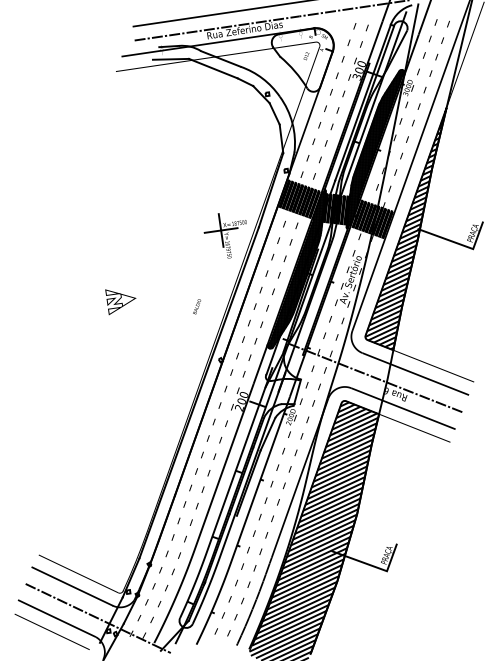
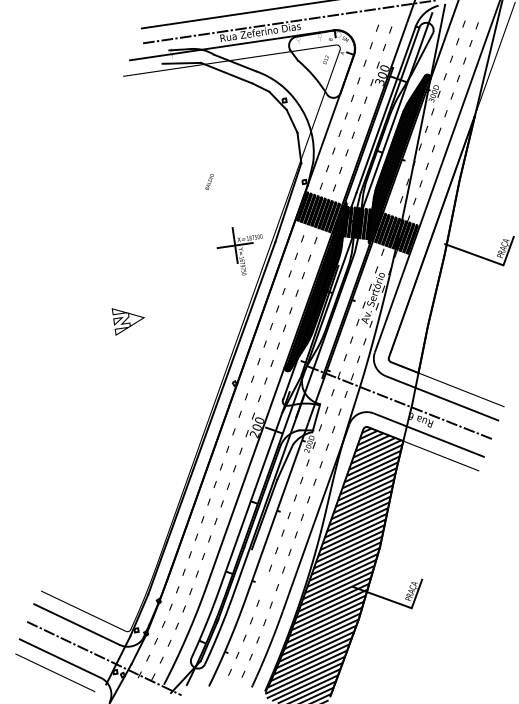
hatch: (405, 230) -> (431, 245), removed
text: (196, 306) -> (208, 181), moved
part: (248, 549) -> (264, 585), removed

